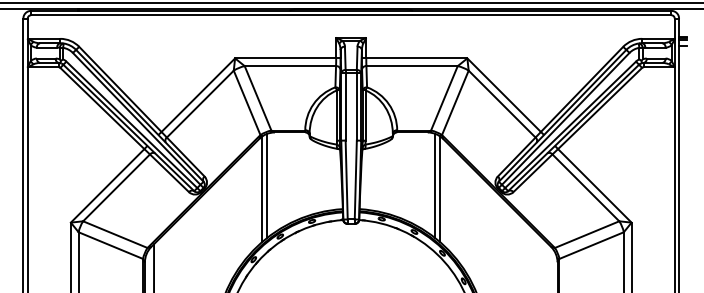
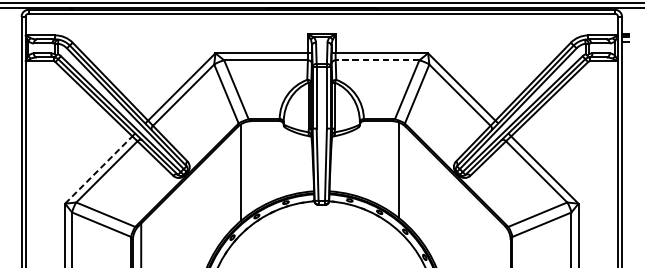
line: (412, 66) -> (377, 60), solid -> dashed
line: (107, 185) -> (98, 169), solid -> dashed
line: (266, 185) -> (244, 169), removed
line: (439, 188) -> (402, 172), removed

